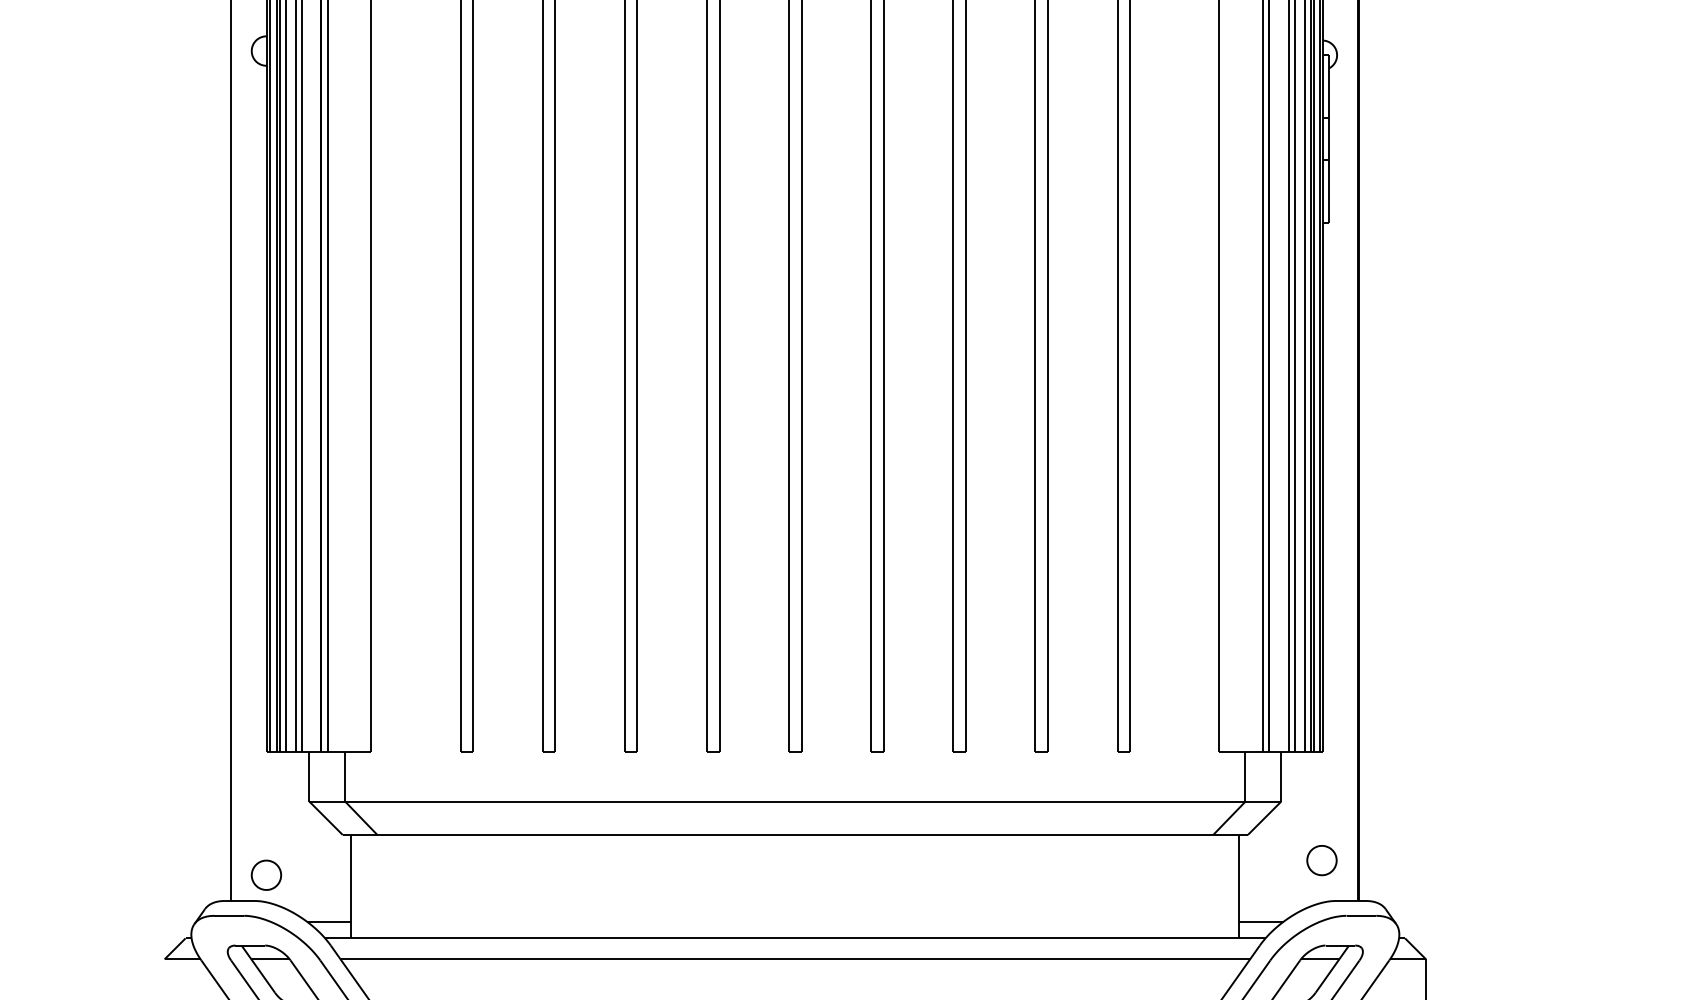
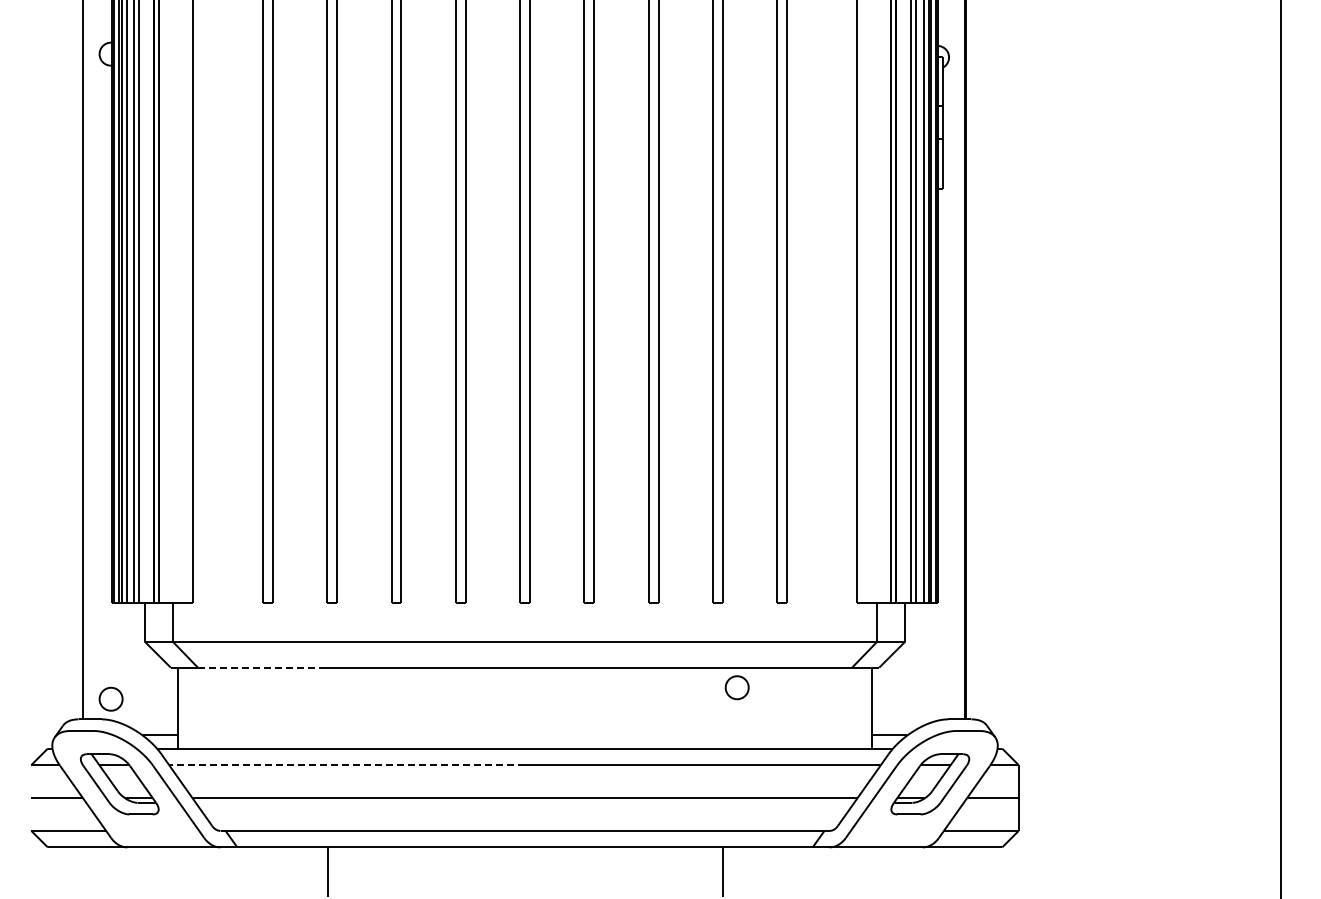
line: (454, 834) -> (258, 667), solid -> dashed
part: (1321, 860) -> (736, 687), moved
line: (568, 959) -> (347, 765), solid -> dashed

